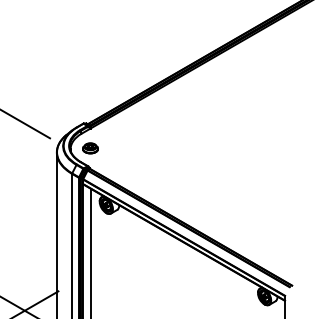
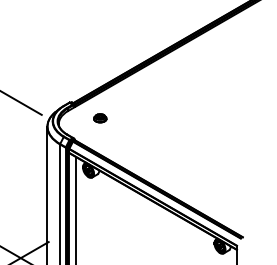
part: (90, 148) -> (100, 118), moved

